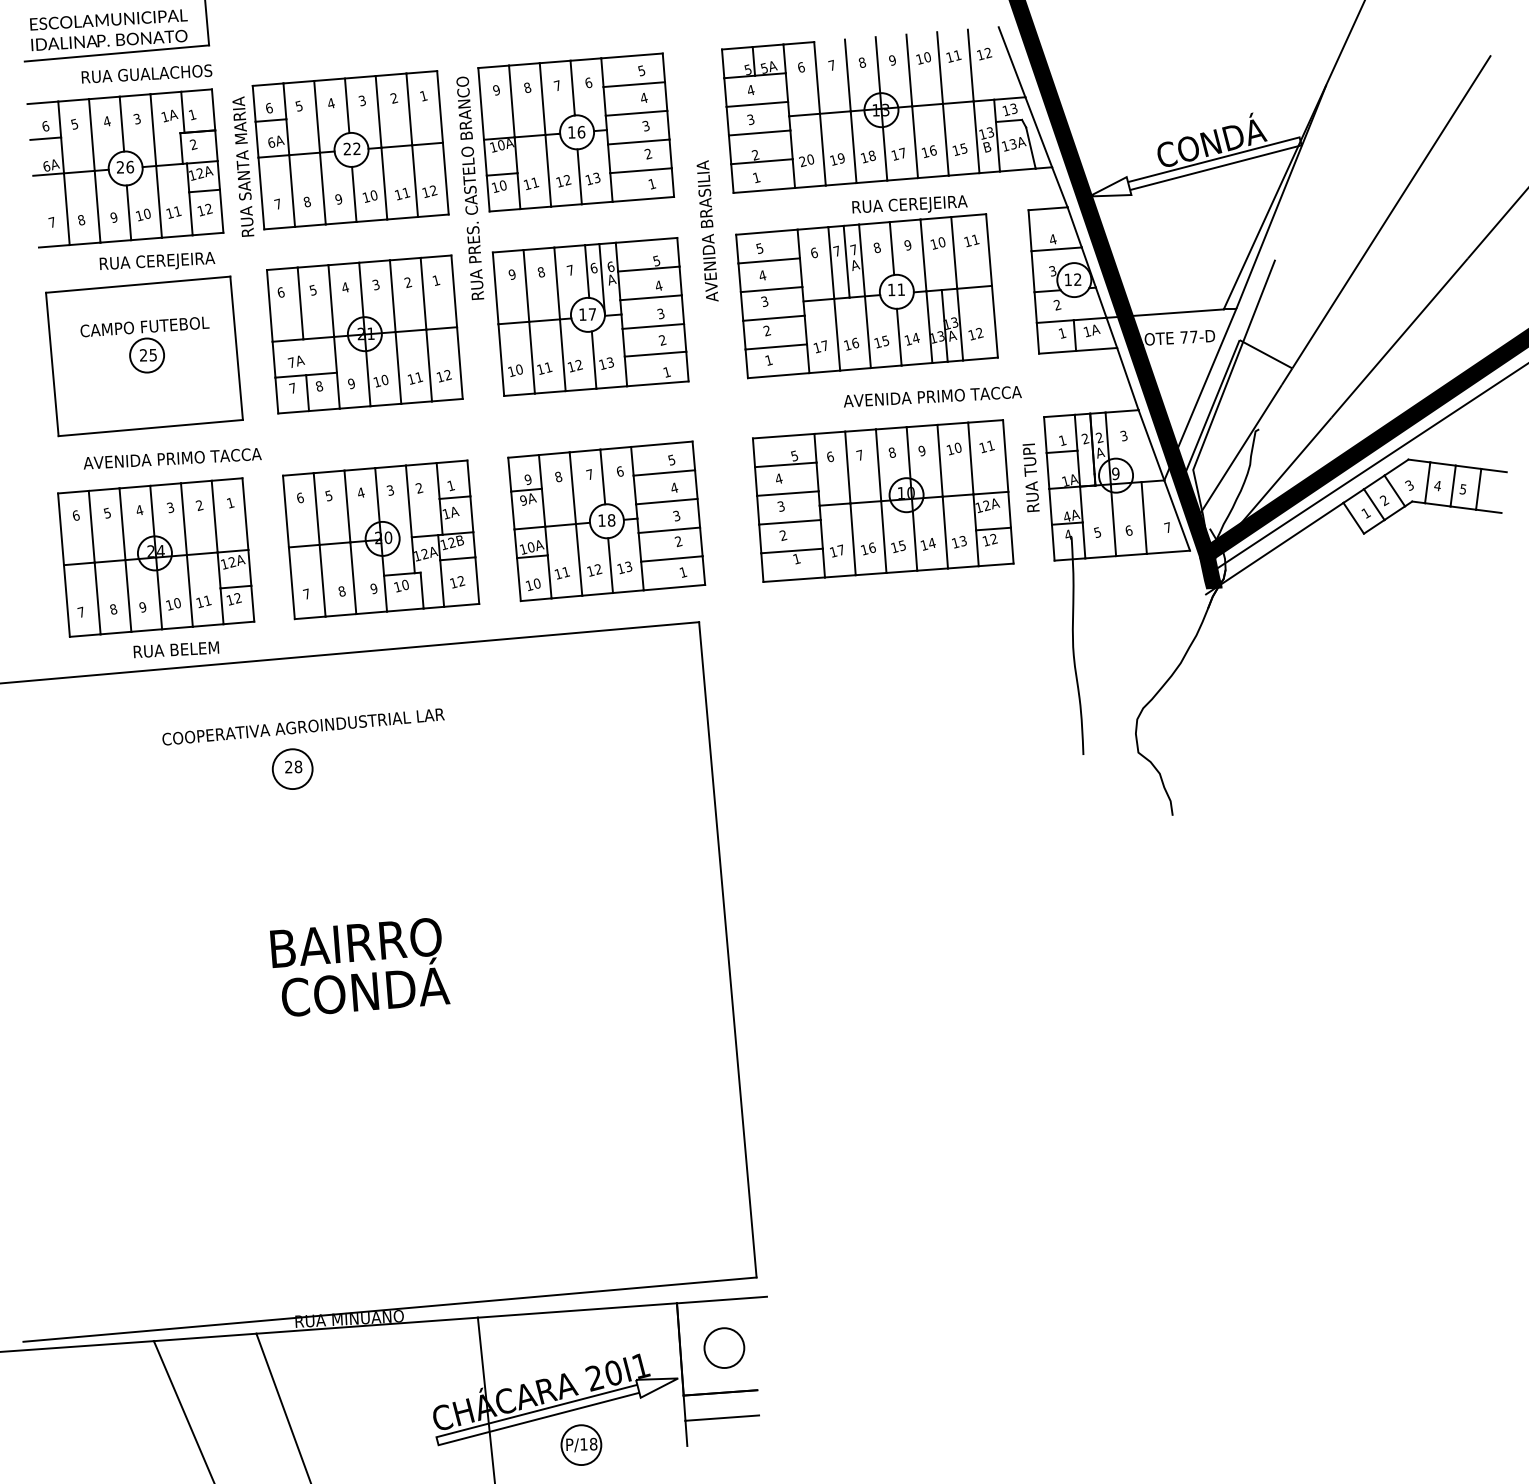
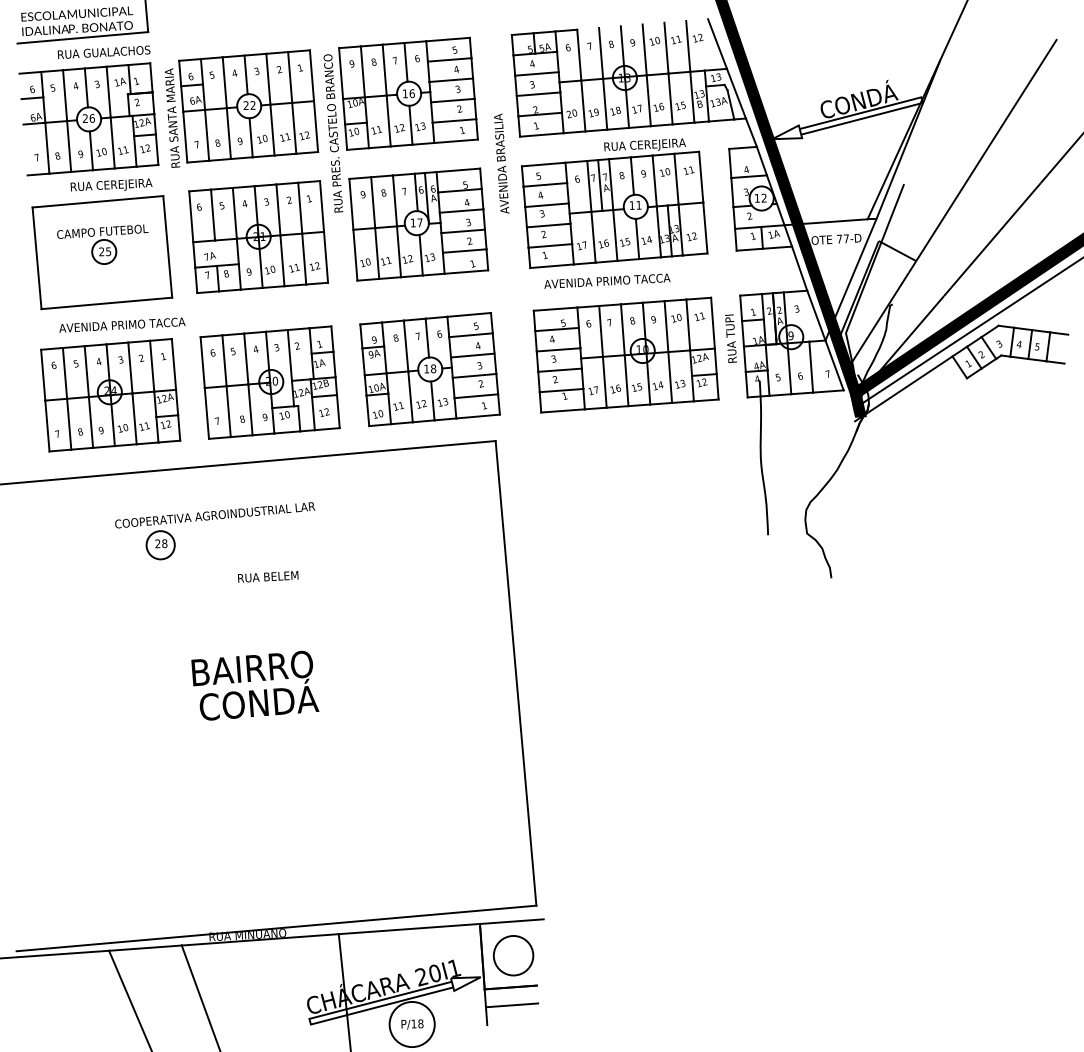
text: (932, 396) -> (607, 281), moved
text: (176, 649) -> (268, 576), moved
part: (292, 768) -> (160, 544), moved
circle: (724, 1348) -> (513, 956), size x1.4
circle: (581, 1445) -> (412, 1024), size x1.6

